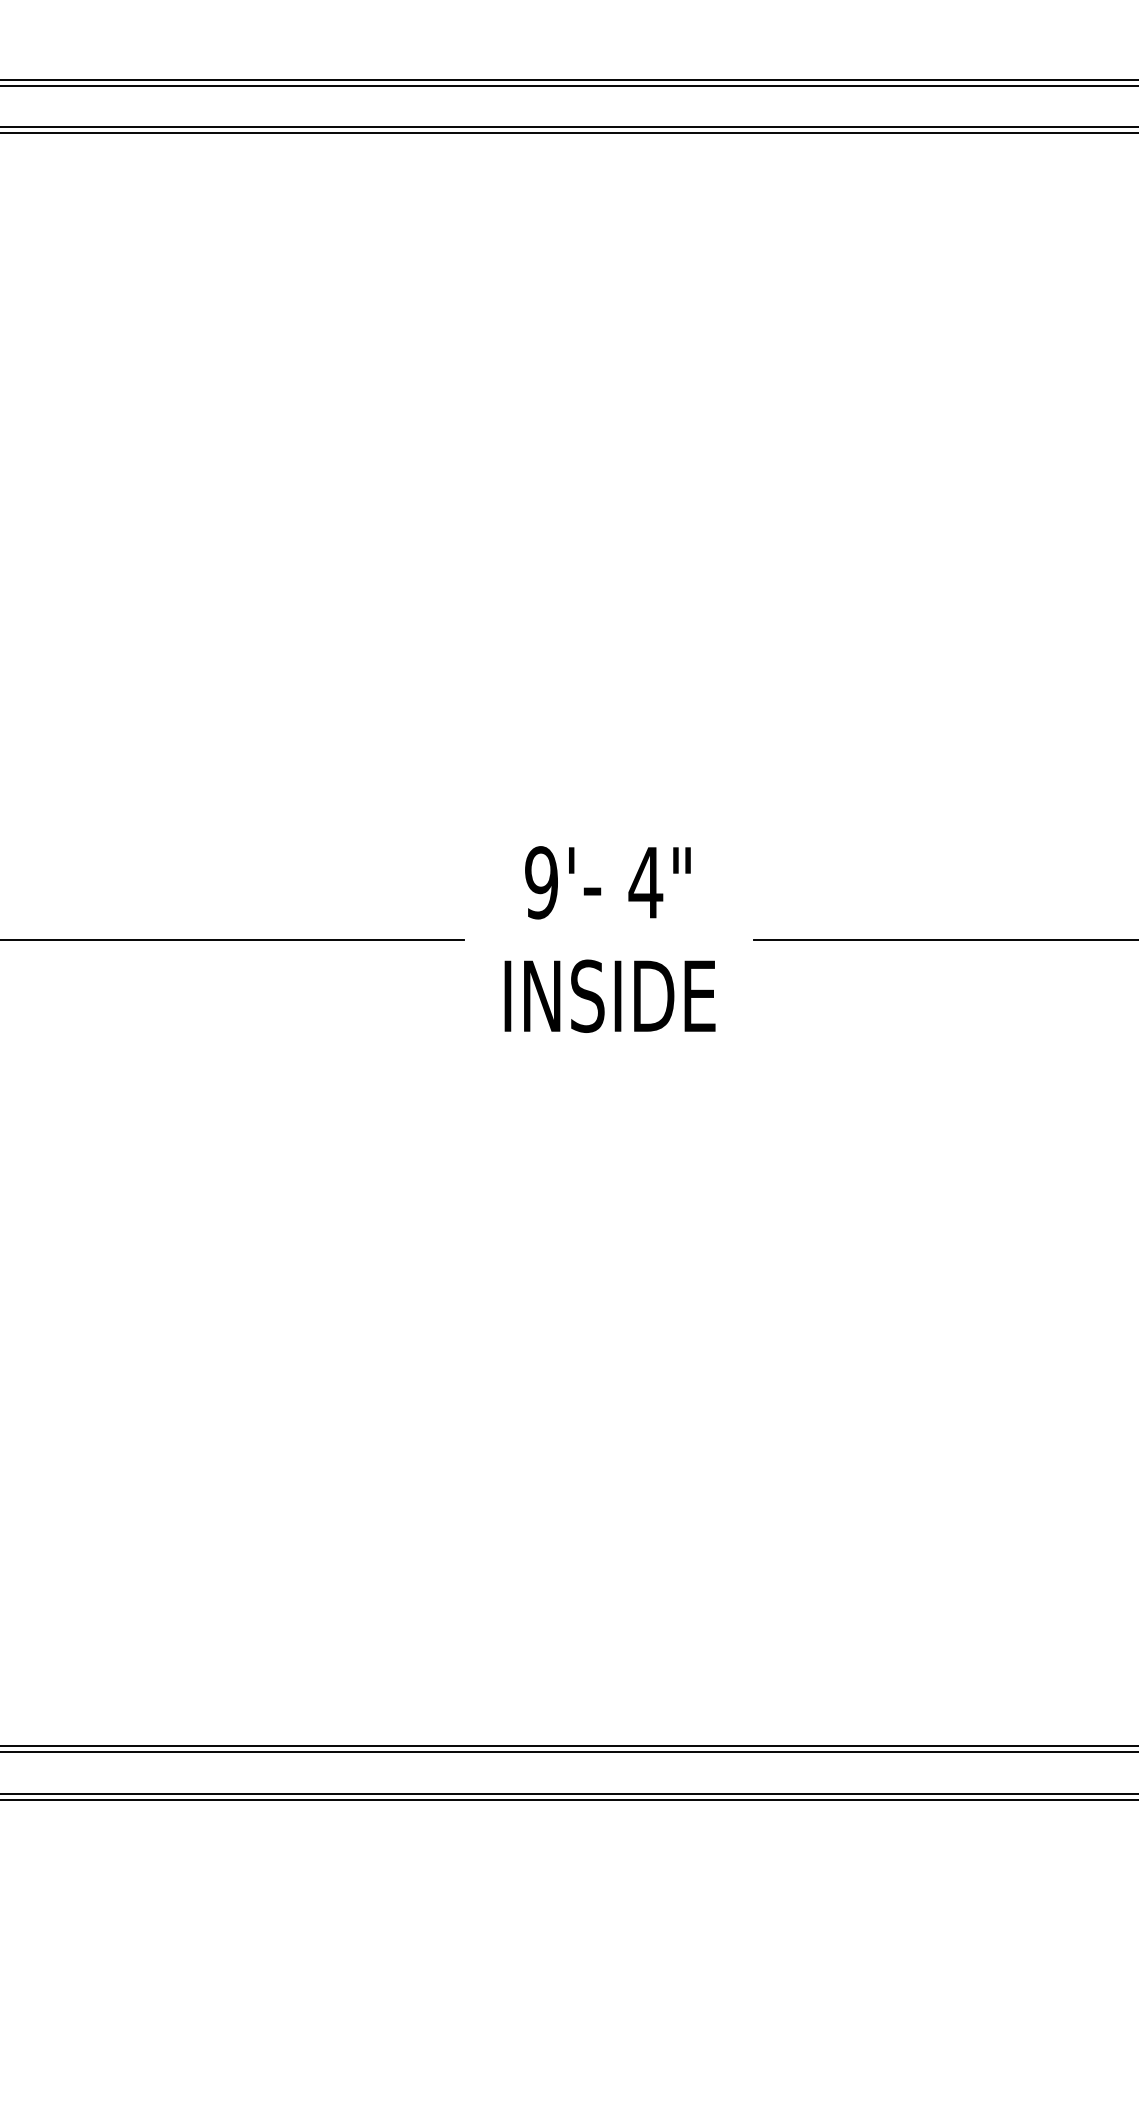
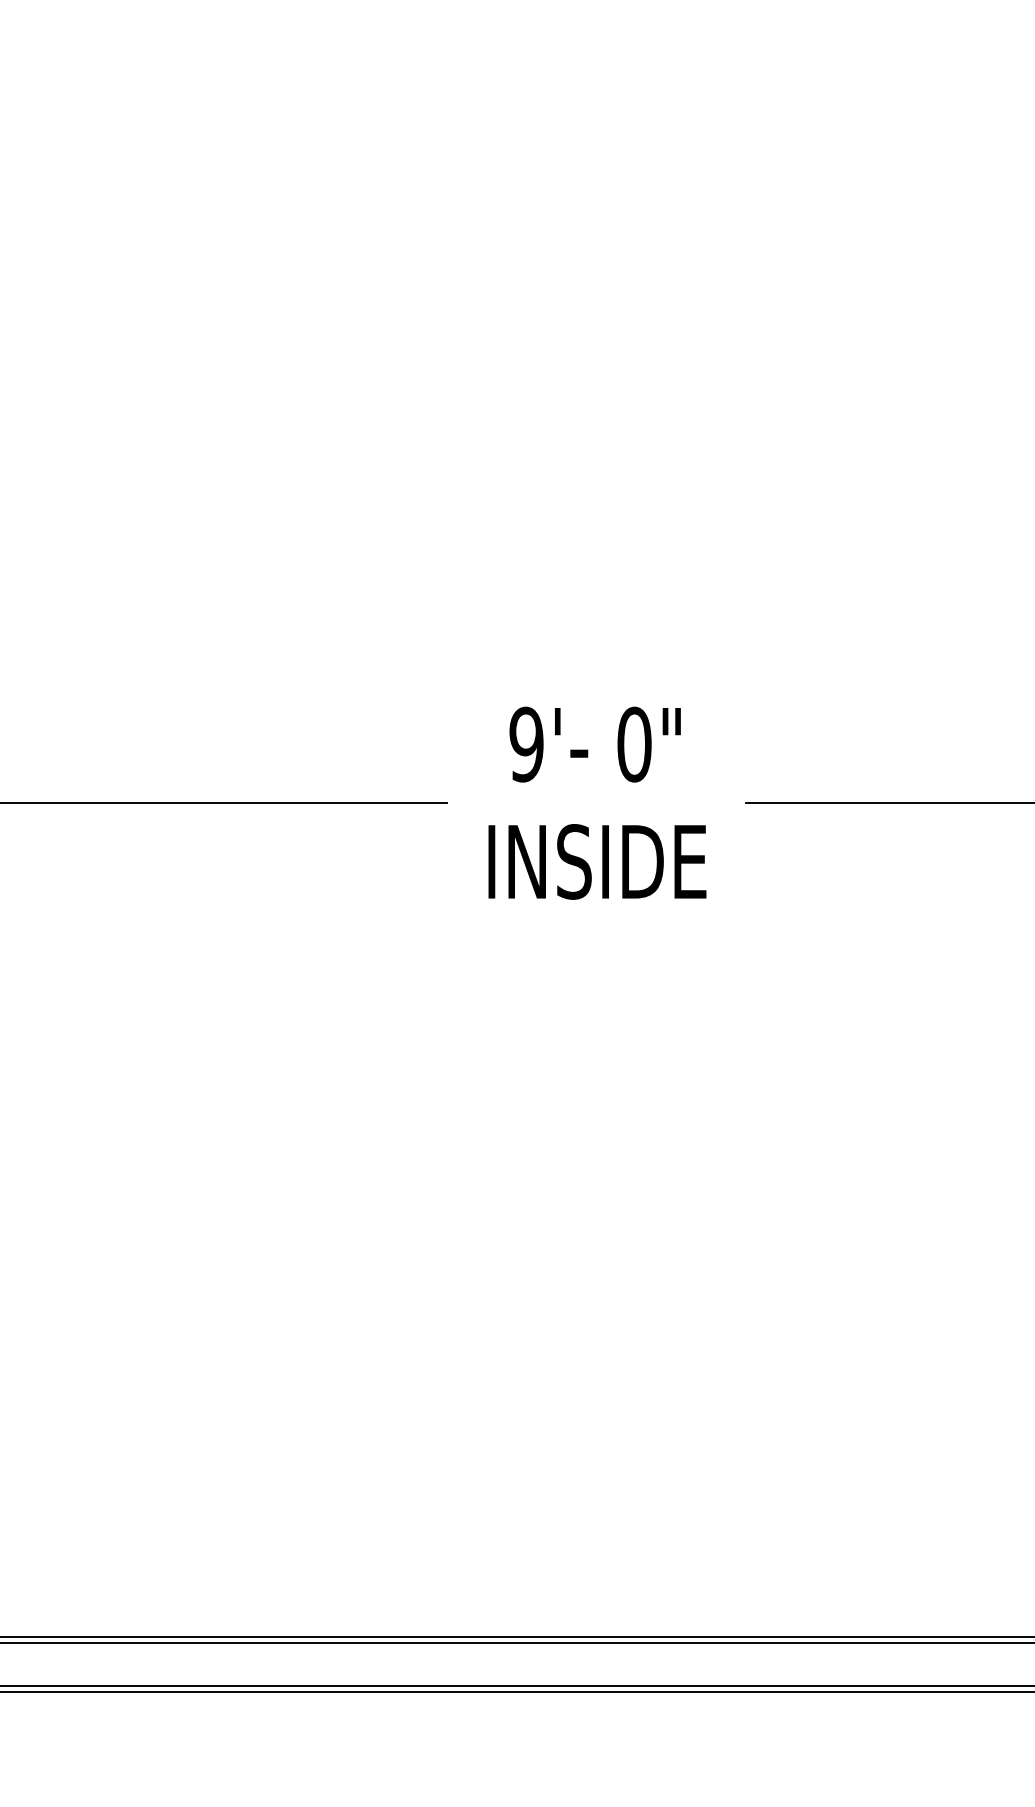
text: (645, 882) -> (634, 744), 4" -> 0"

